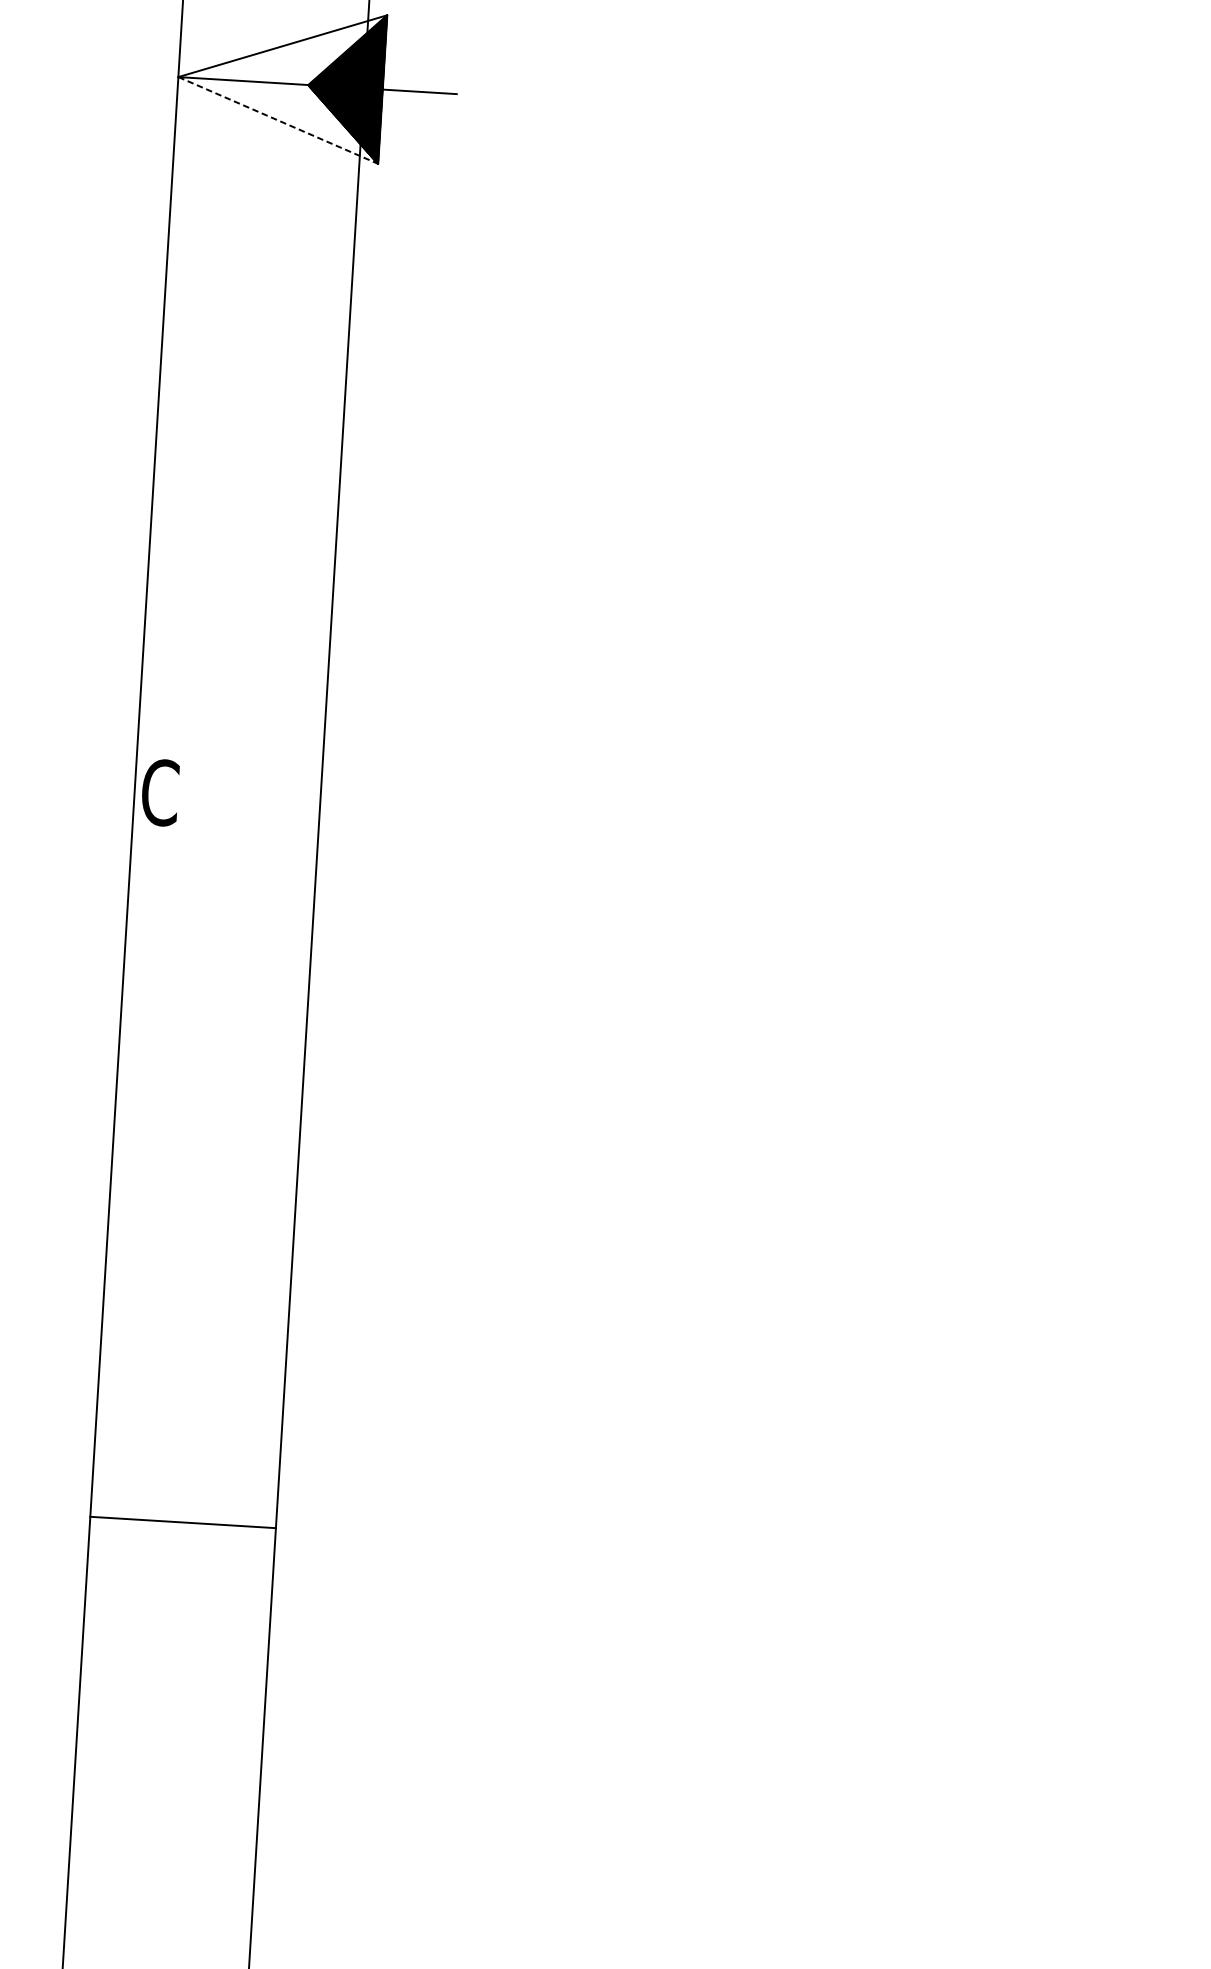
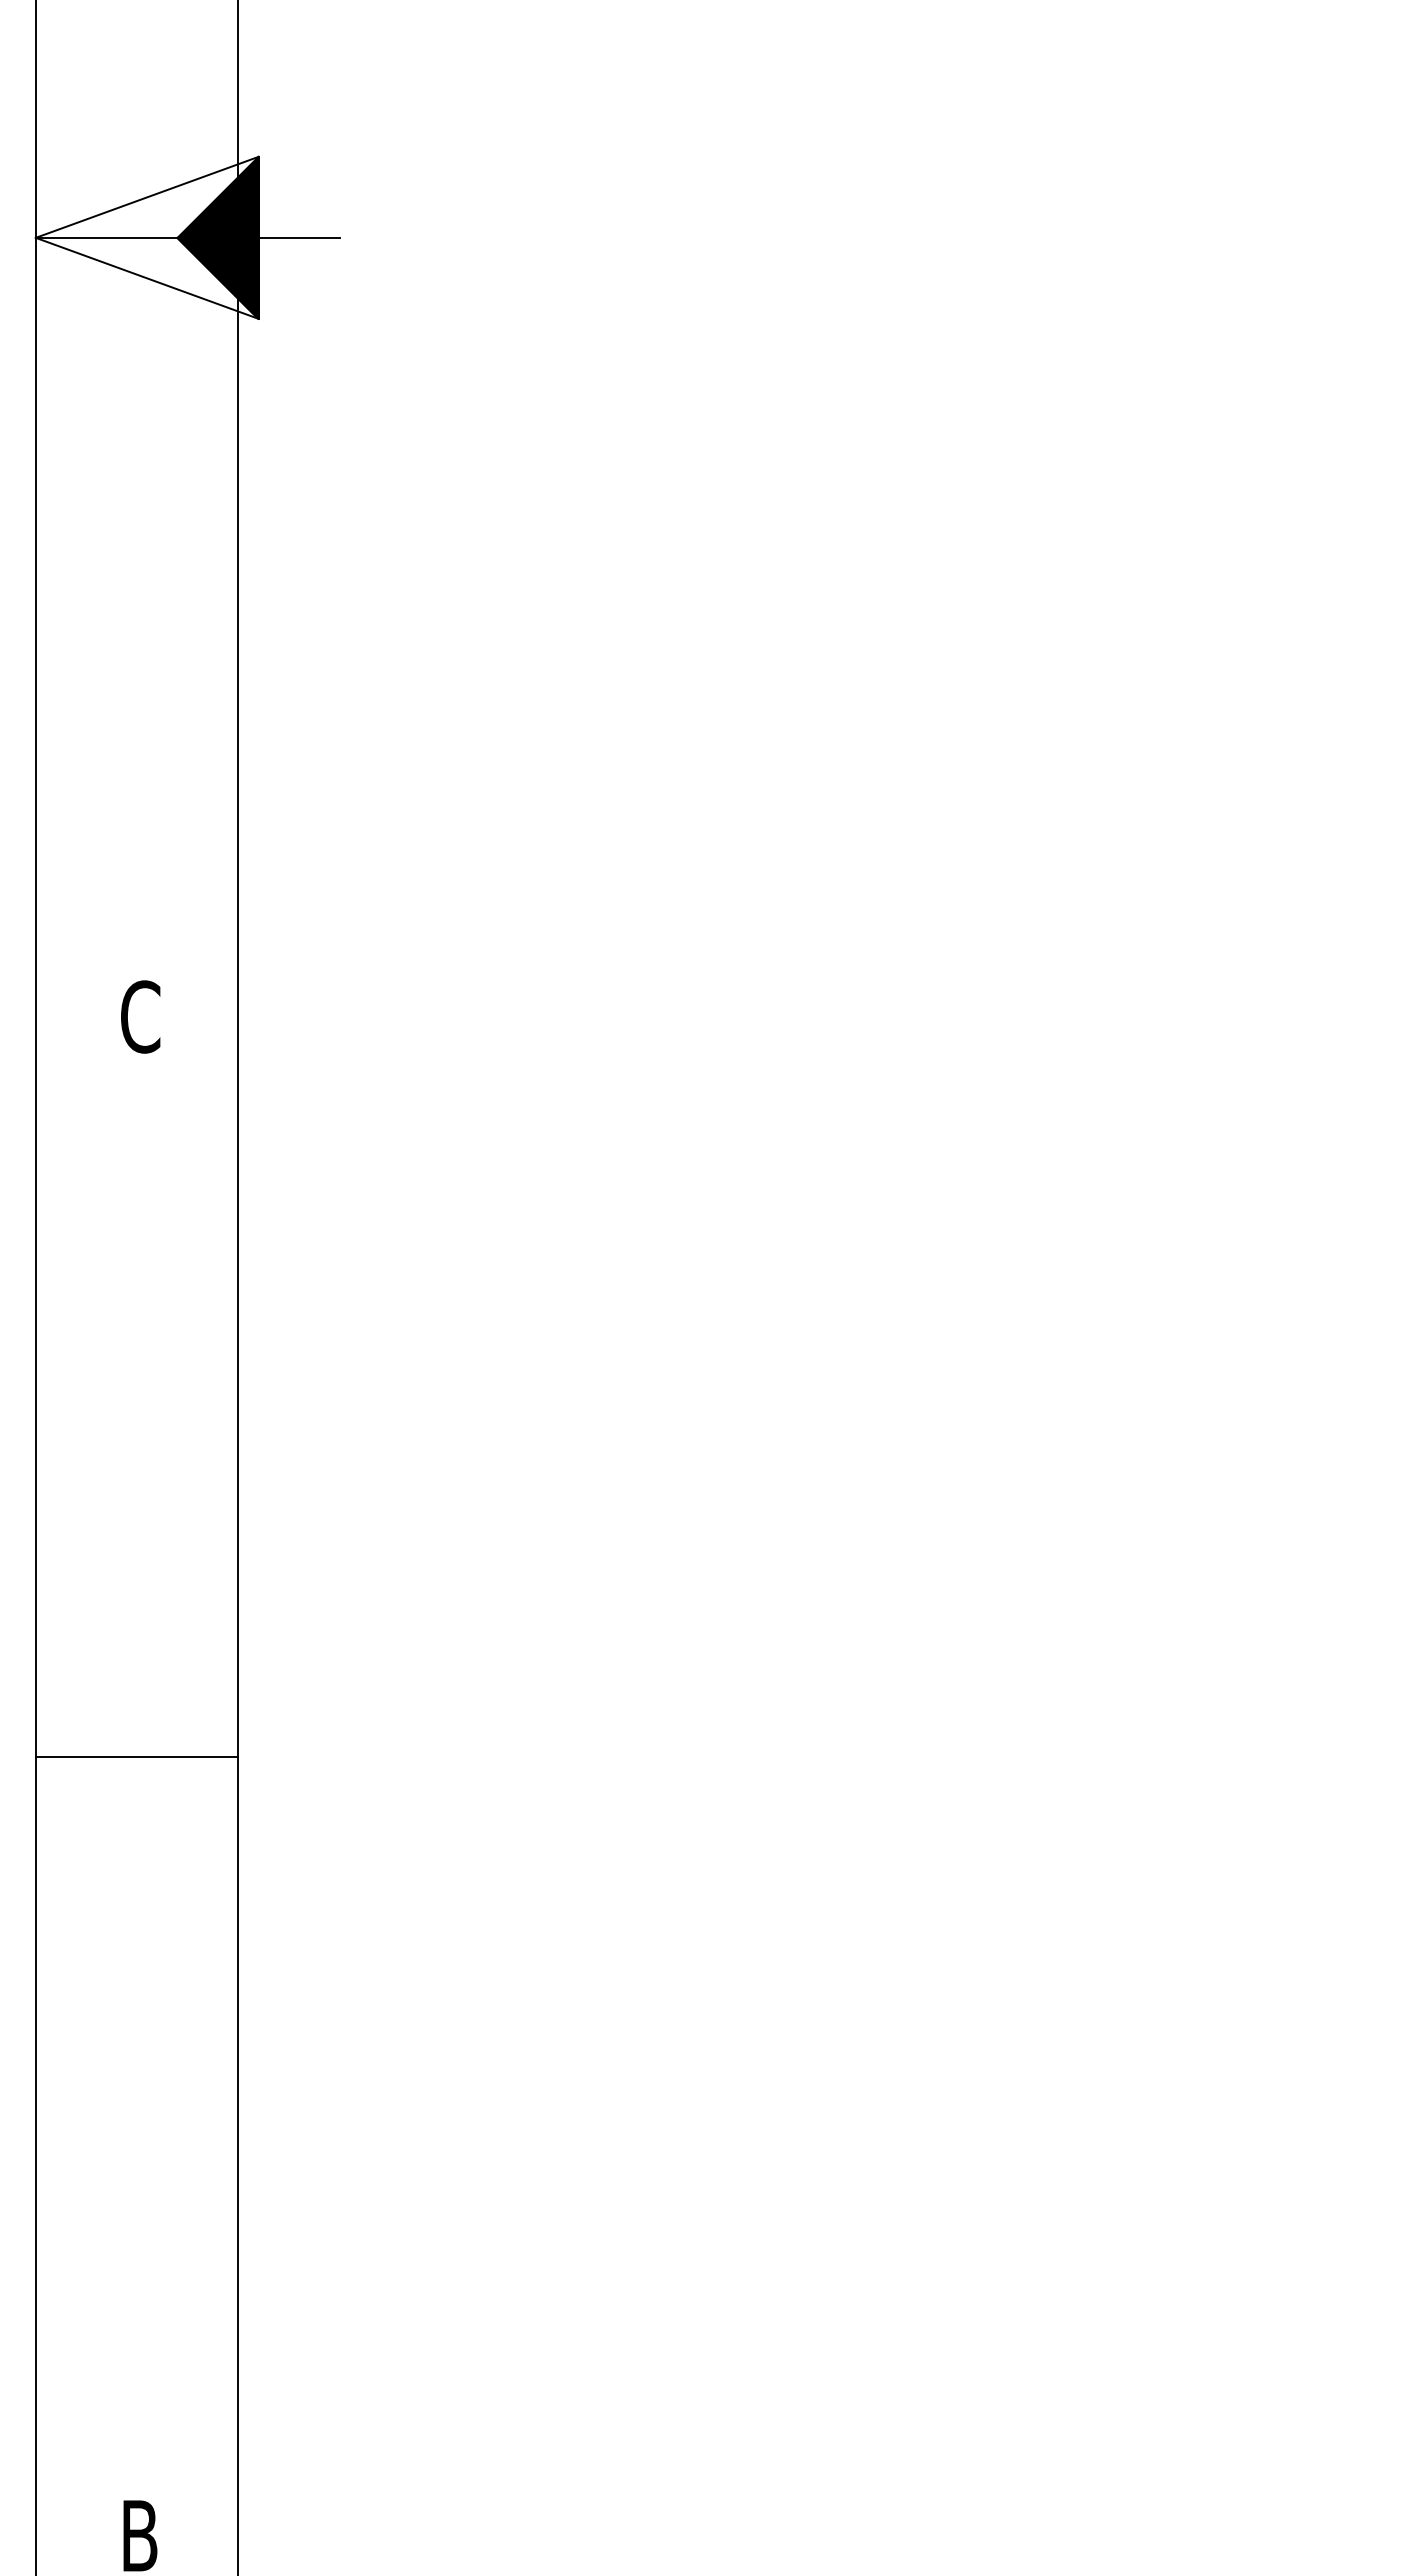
line: (278, 120) -> (147, 278), dashed -> solid
text: (160, 792) -> (140, 1016), moved
line: (182, 1522) -> (136, 1756), moved

